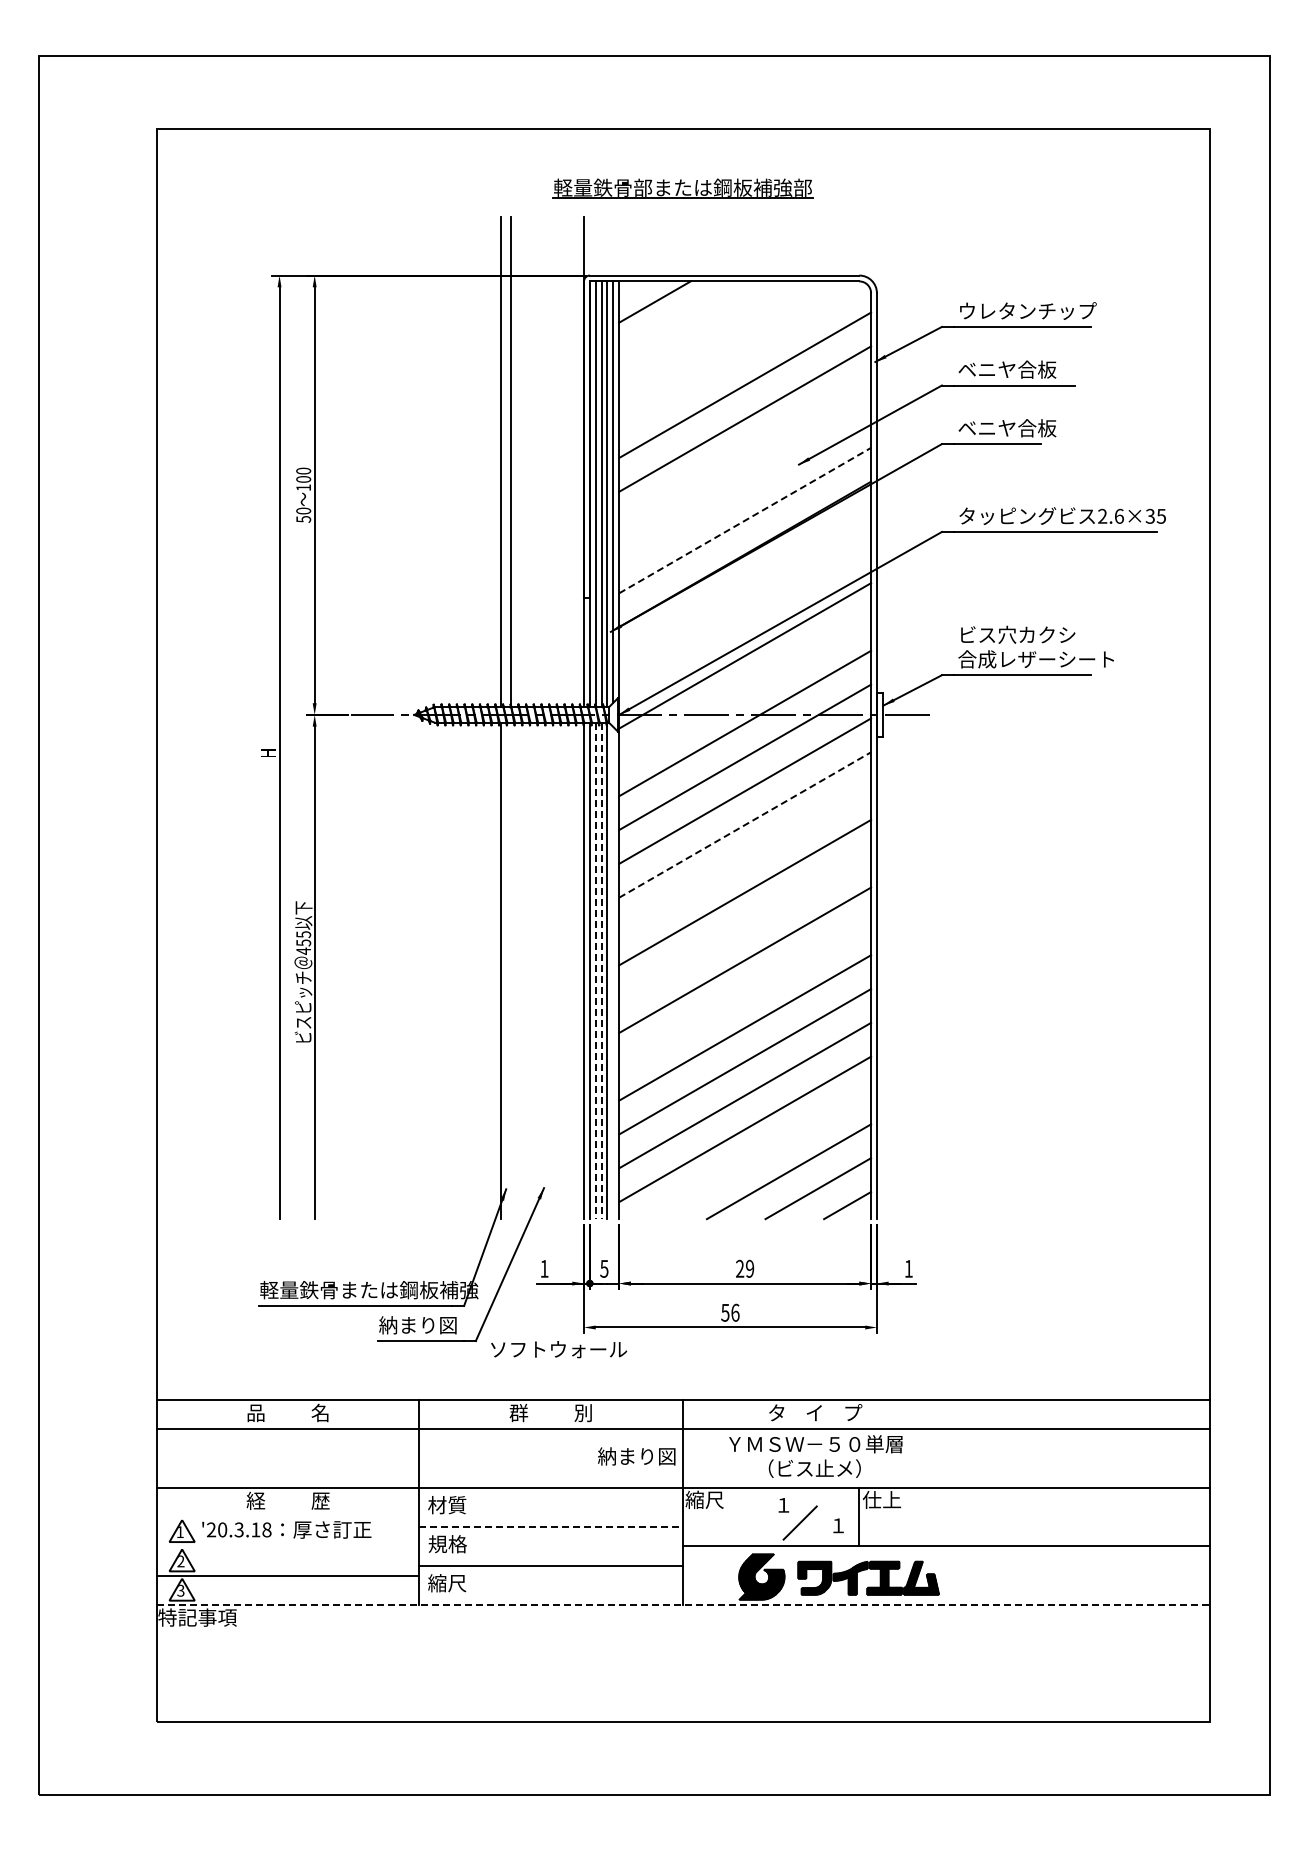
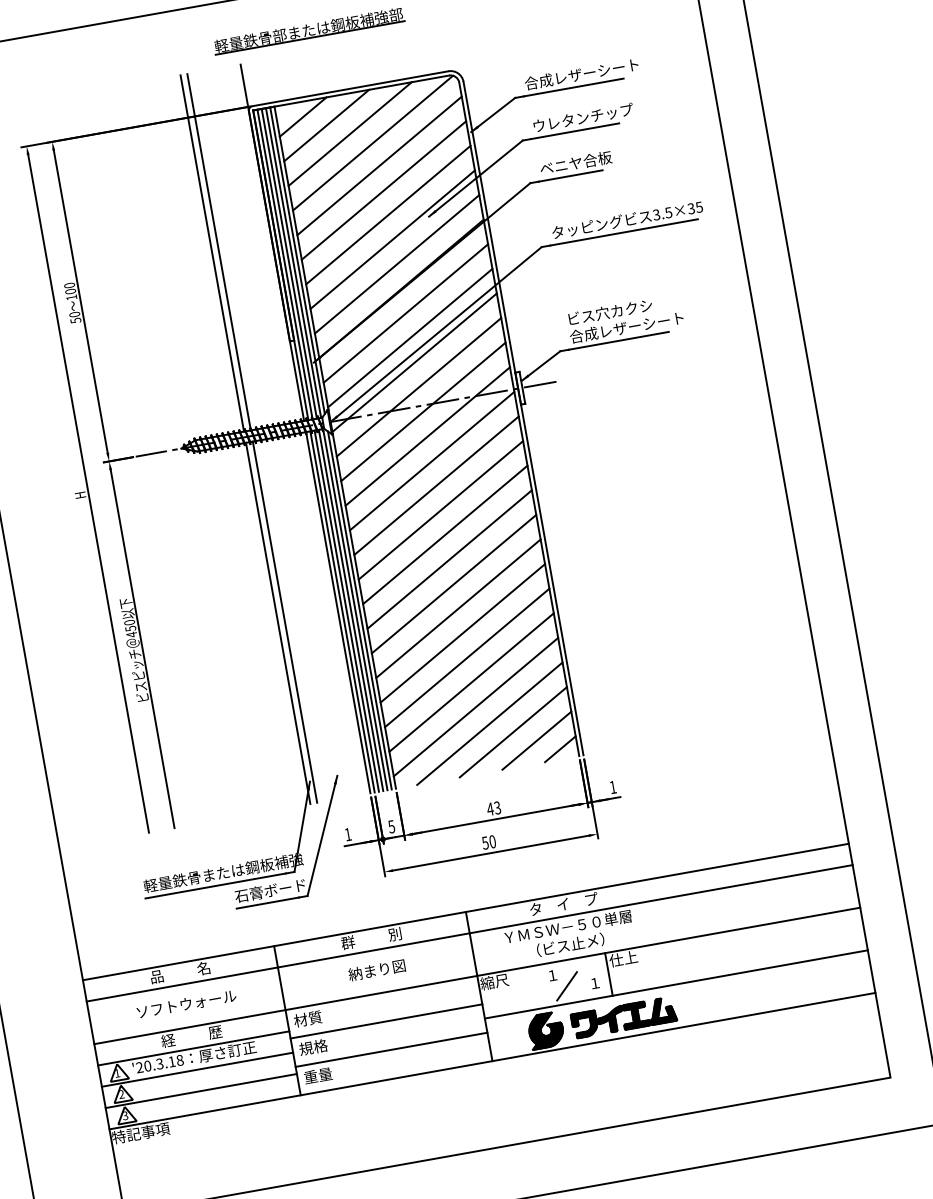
text: (1035, 311) -> (581, 74), ウレタンチップ -> 合成レザーシート
line: (684, 318) -> (326, 125), added
line: (713, 335) -> (350, 133), added
line: (741, 353) -> (372, 143), added
text: (1027, 369) -> (582, 117), ベニヤ合板 -> ウレタンチップ
line: (745, 452) -> (388, 214), added
line: (745, 486) -> (392, 239), added
text: (1110, 515) -> (662, 213), 2.6×35 -> 3.5×35
line: (745, 520) -> (397, 264), dashed -> solid
line: (745, 587) -> (406, 312), added
line: (745, 621) -> (410, 337), added
line: (745, 689) -> (419, 387), added
line: (745, 824) -> (436, 485), dashed -> solid
line: (745, 858) -> (441, 510), added
line: (745, 926) -> (449, 559), added
text: (303, 934) -> (129, 622), 455 -> 450
line: (510, 970) -> (284, 621), added
line: (595, 971) -> (346, 611), dashed -> solid
line: (601, 971) -> (351, 610), dashed -> solid
line: (613, 973) -> (360, 610), added
line: (745, 993) -> (458, 608), added
line: (759, 1154) -> (489, 723), added
text: (744, 1268) -> (493, 808), 29 -> 43
text: (735, 1312) -> (492, 841), 56 -> 50
text: (427, 1325) -> (270, 890), 納まり図 -> 石膏ボード
text: (559, 1349) -> (186, 1004), moved
text: (636, 1456) -> (376, 970), moved
line: (287, 1517) -> (193, 1048), added
line: (551, 1526) -> (386, 1021), dashed -> solid
line: (287, 1546) -> (197, 1069), added
text: (447, 1583) -> (318, 1075), 縮尺 -> 重量
line: (683, 1605) -> (492, 1061), dashed -> solid

